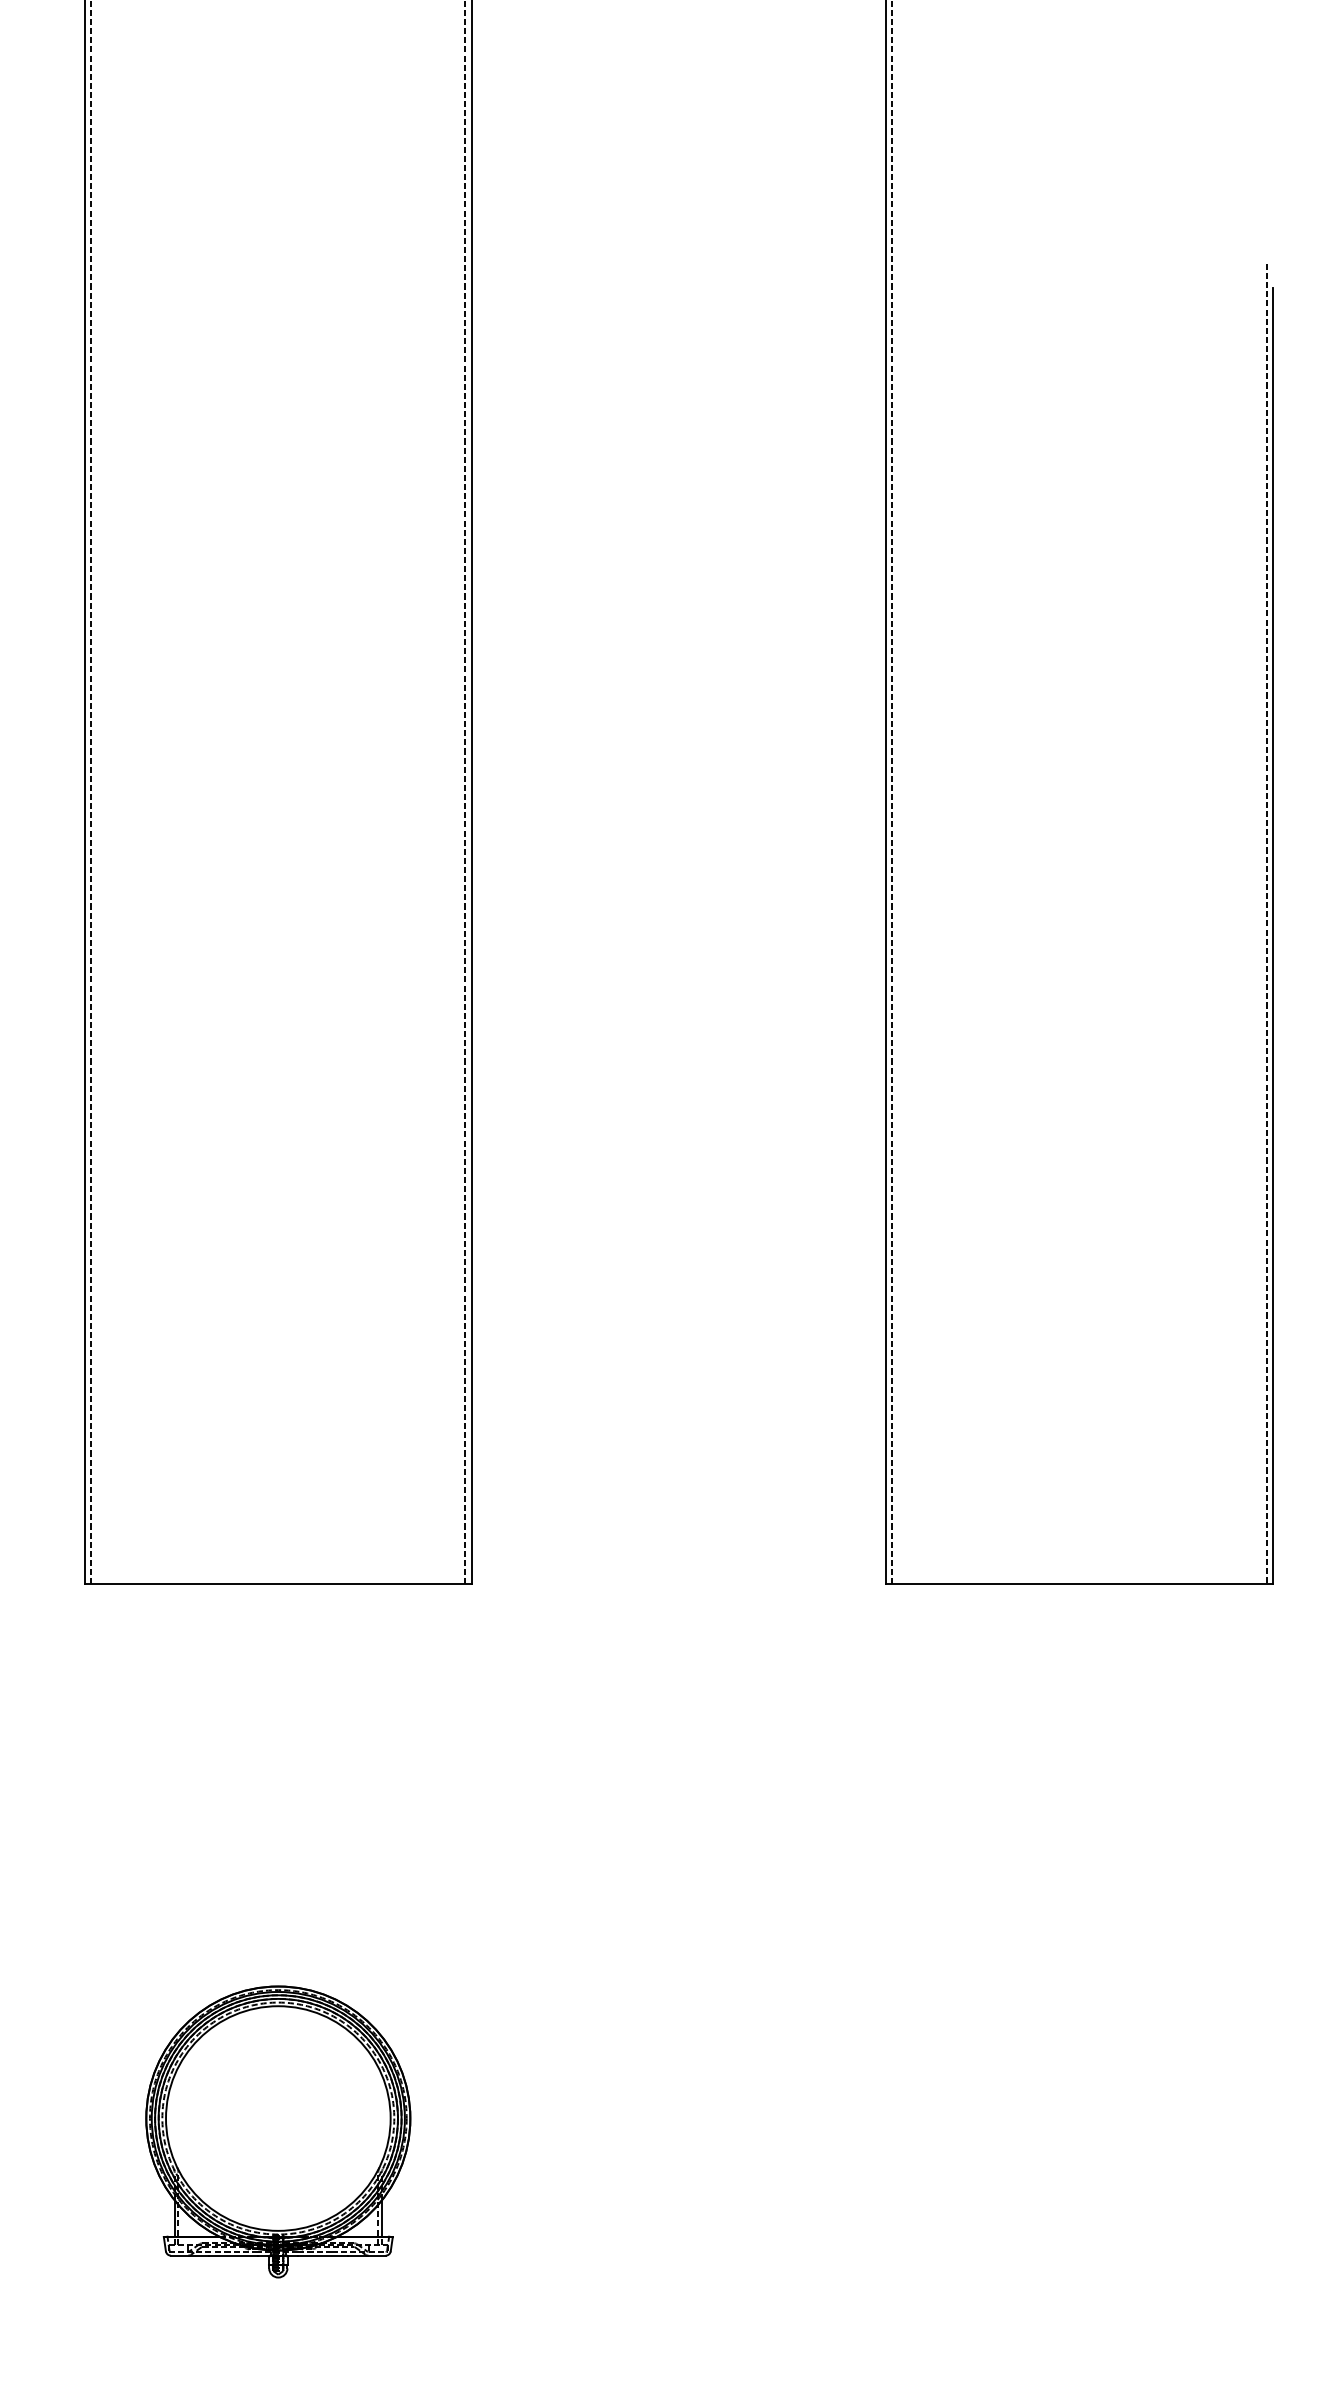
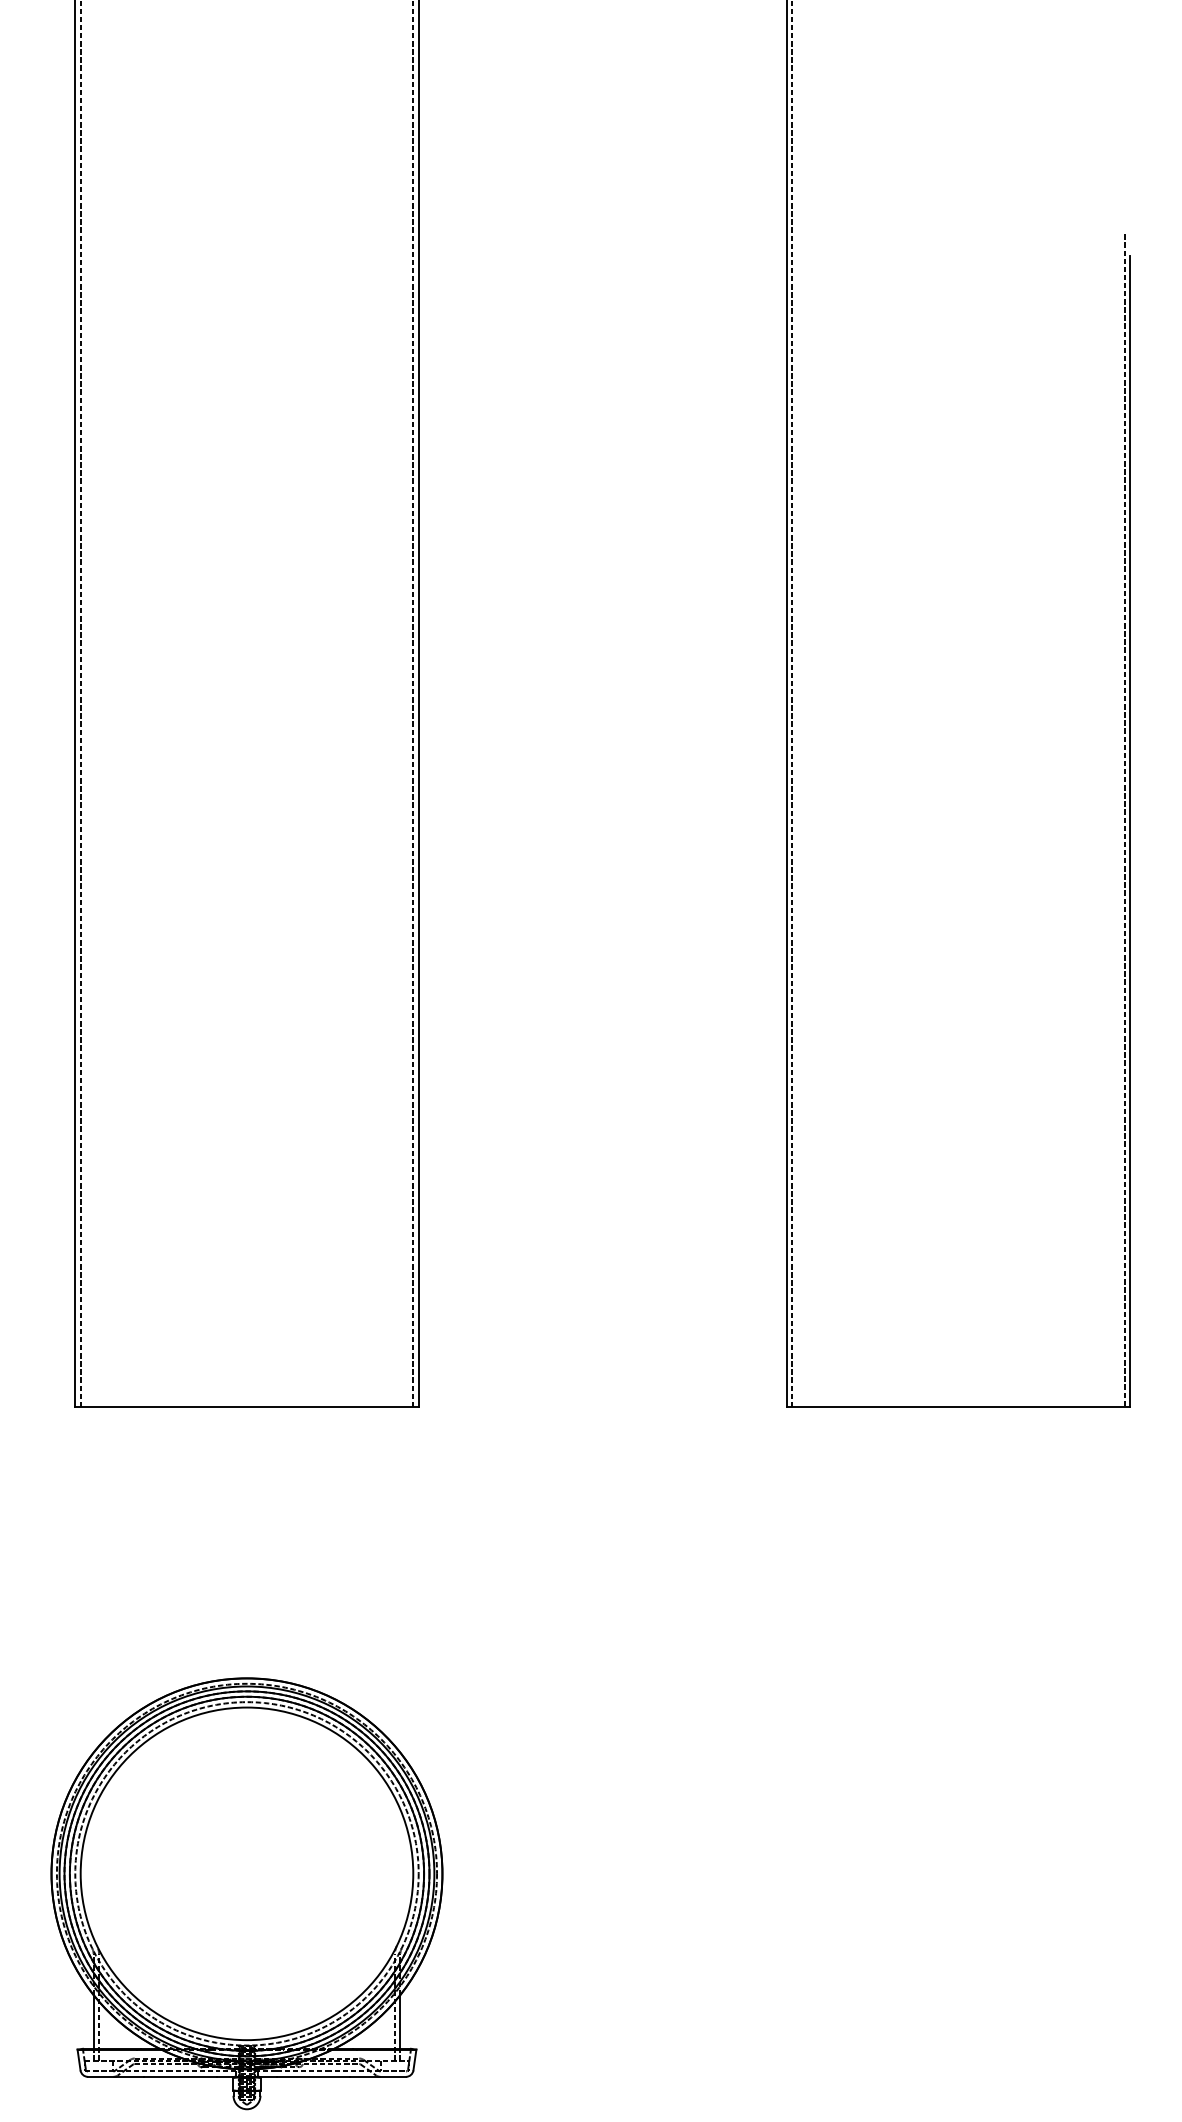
part: (278, 2131) -> (247, 1893), size x1.67

